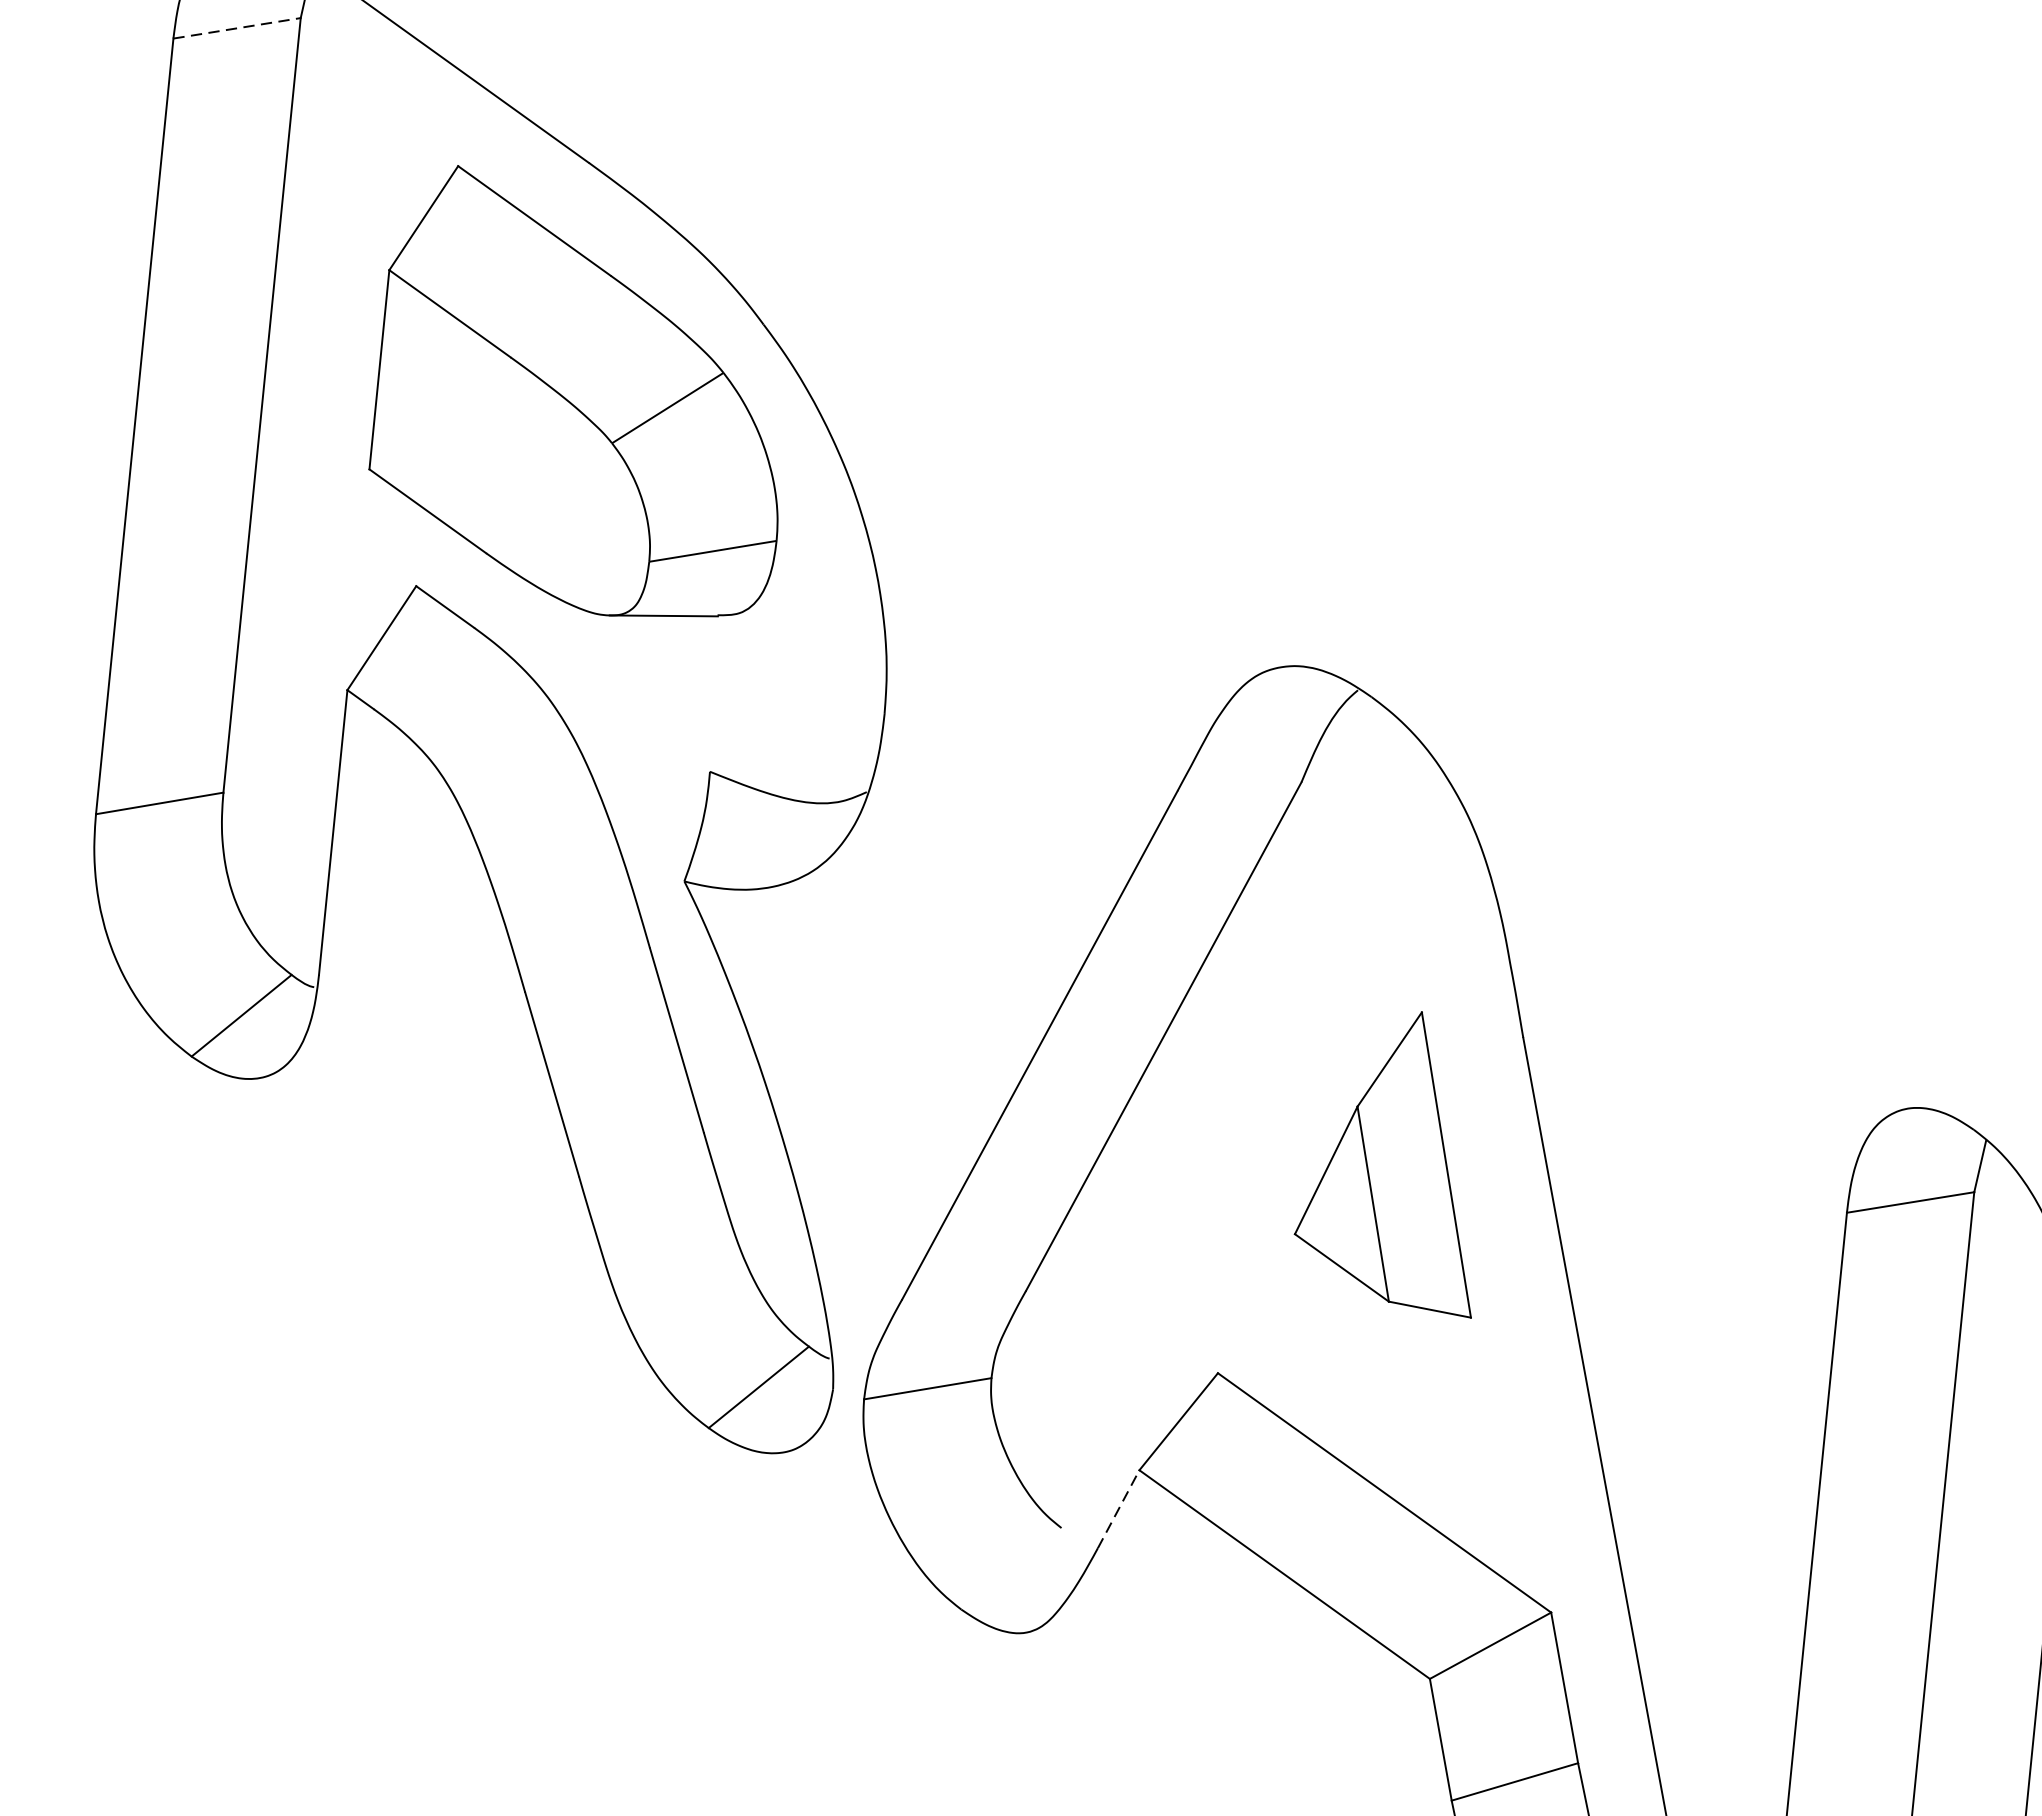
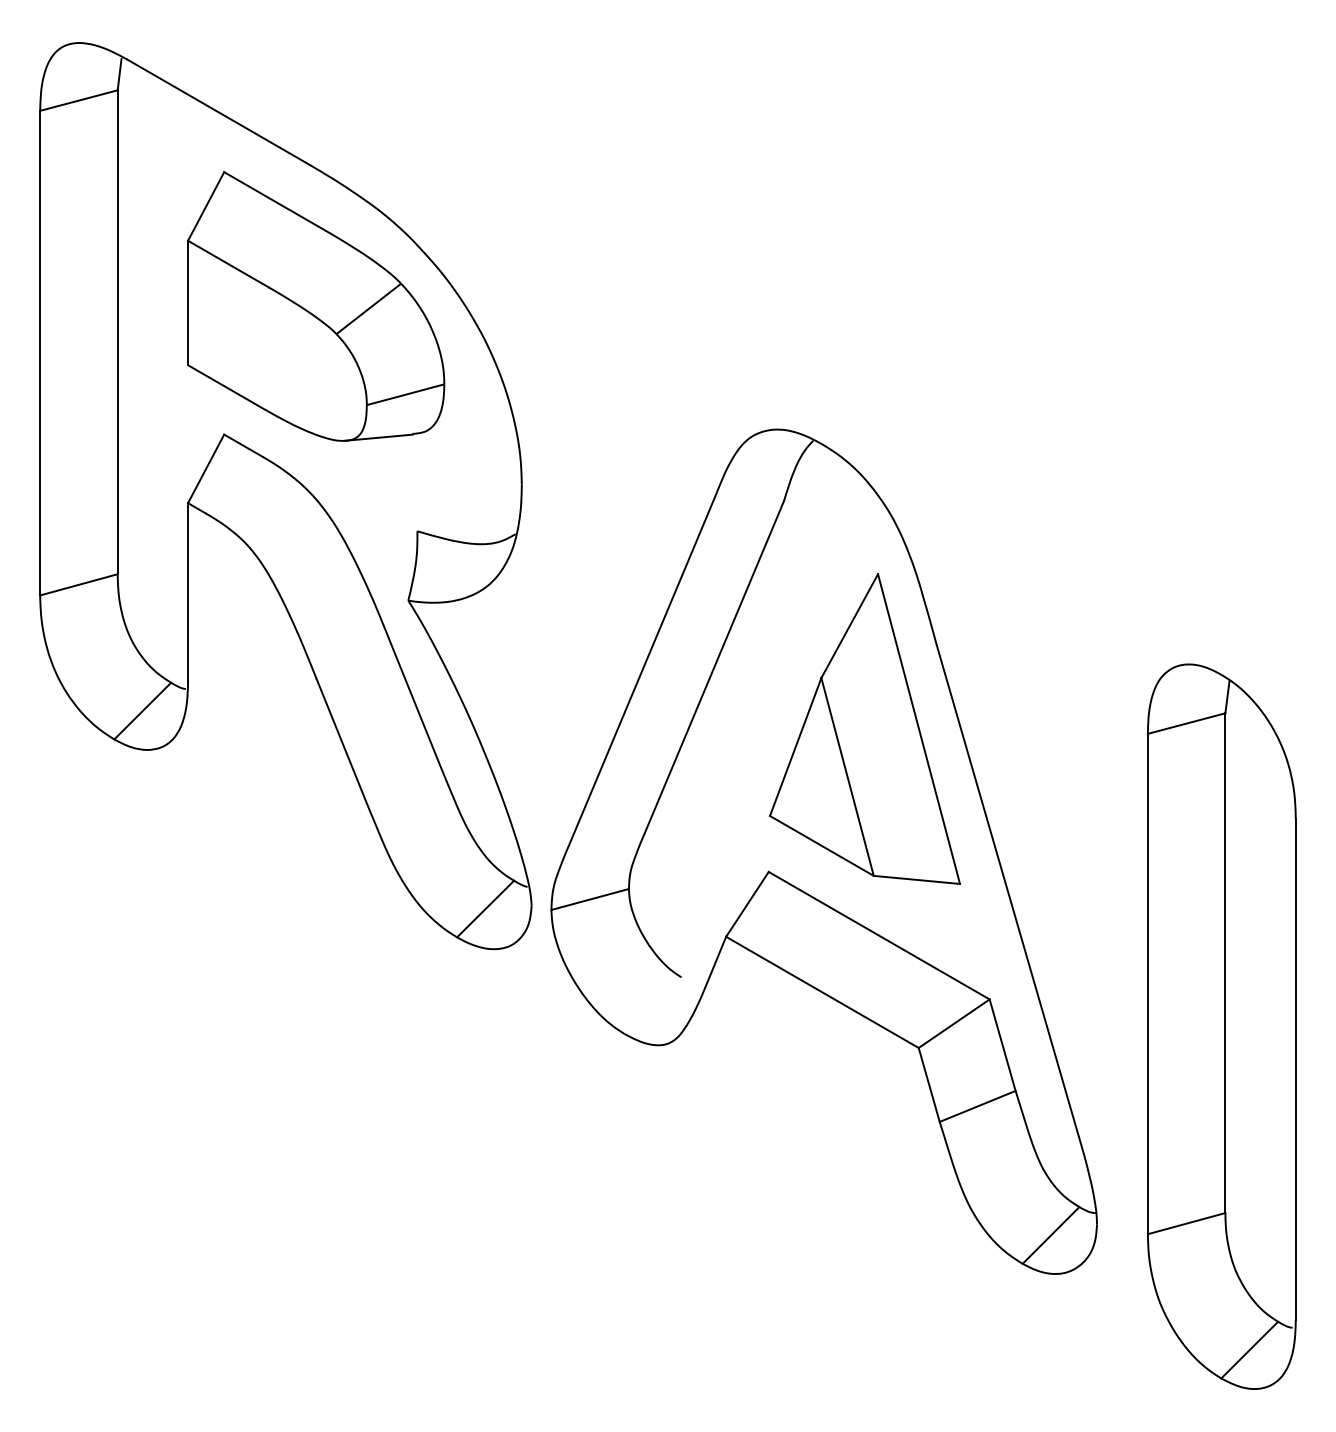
line: (237, 28) -> (79, 100), dashed -> solid
part: (1394, 1158) -> (864, 728), size x1.67
line: (1118, 1508) -> (715, 961), dashed -> solid

